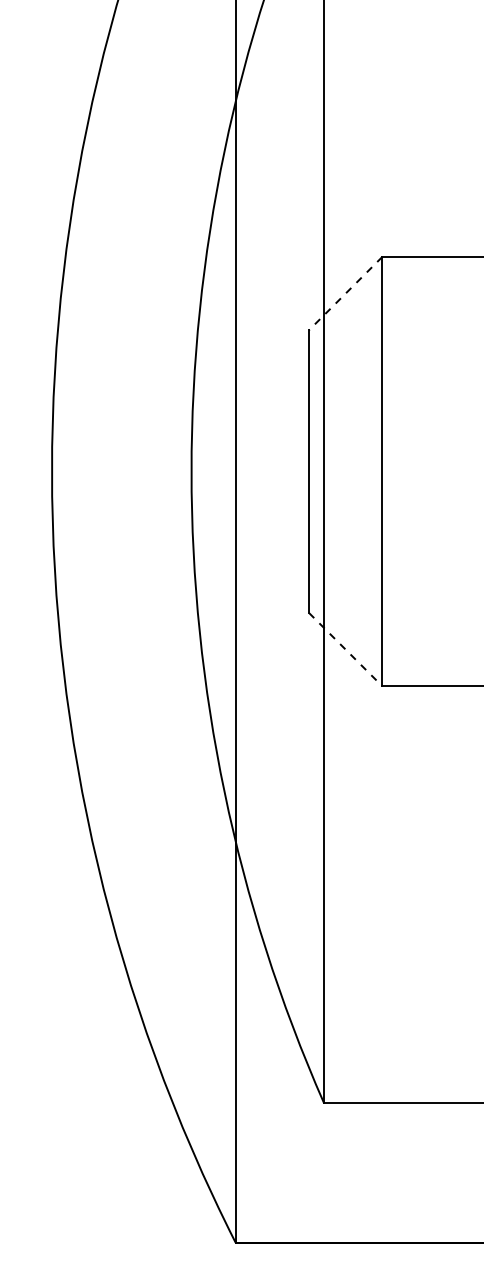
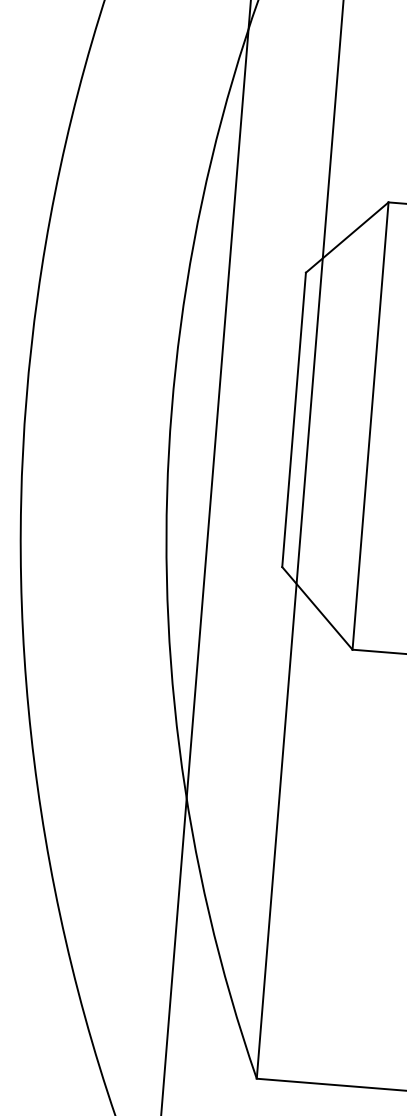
line: (345, 293) -> (347, 237), dashed -> solid
line: (345, 649) -> (317, 608), dashed -> solid

